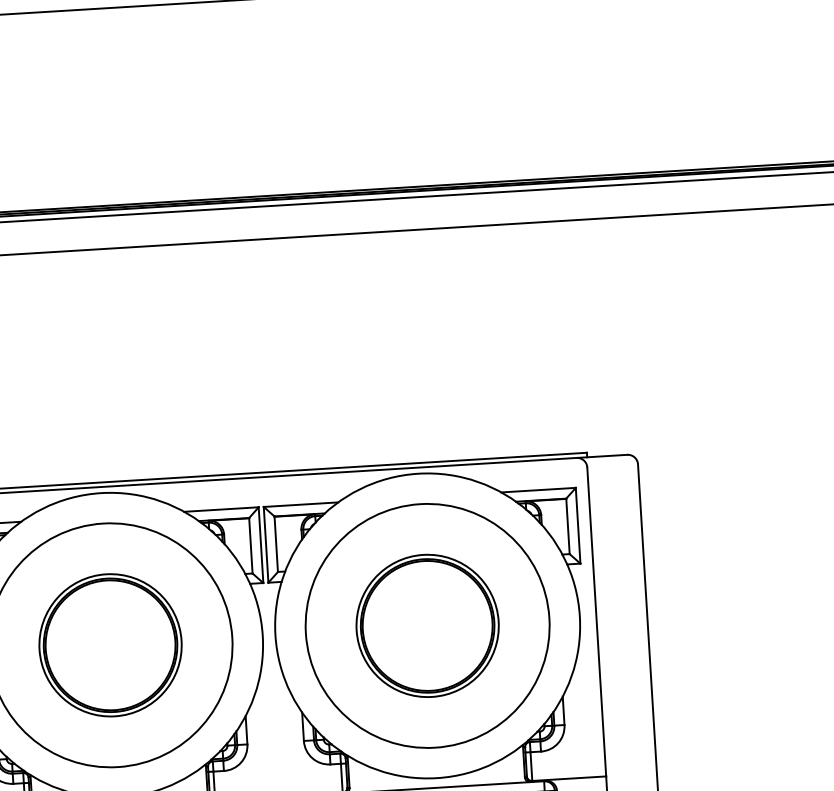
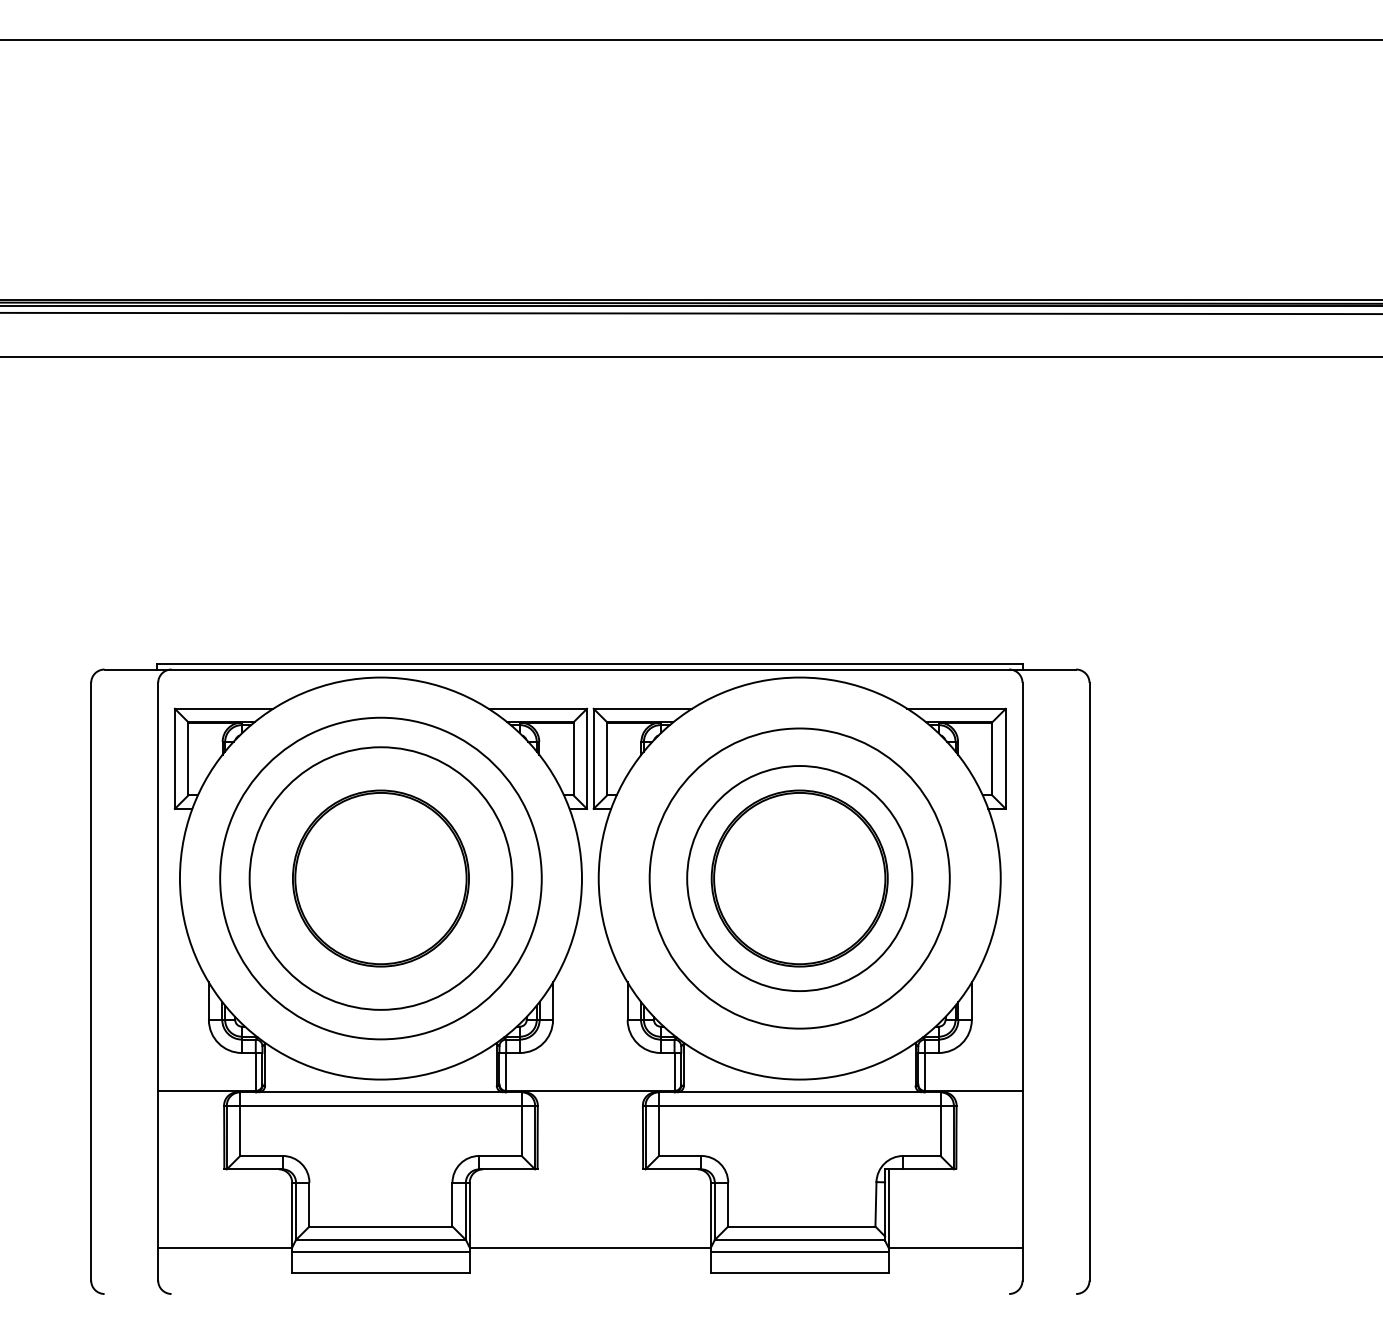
circle: (427, 625) -> (799, 878), size x0.7
circle: (427, 625) -> (799, 878), size x1.6
circle: (110, 645) -> (380, 878), size x1.4

